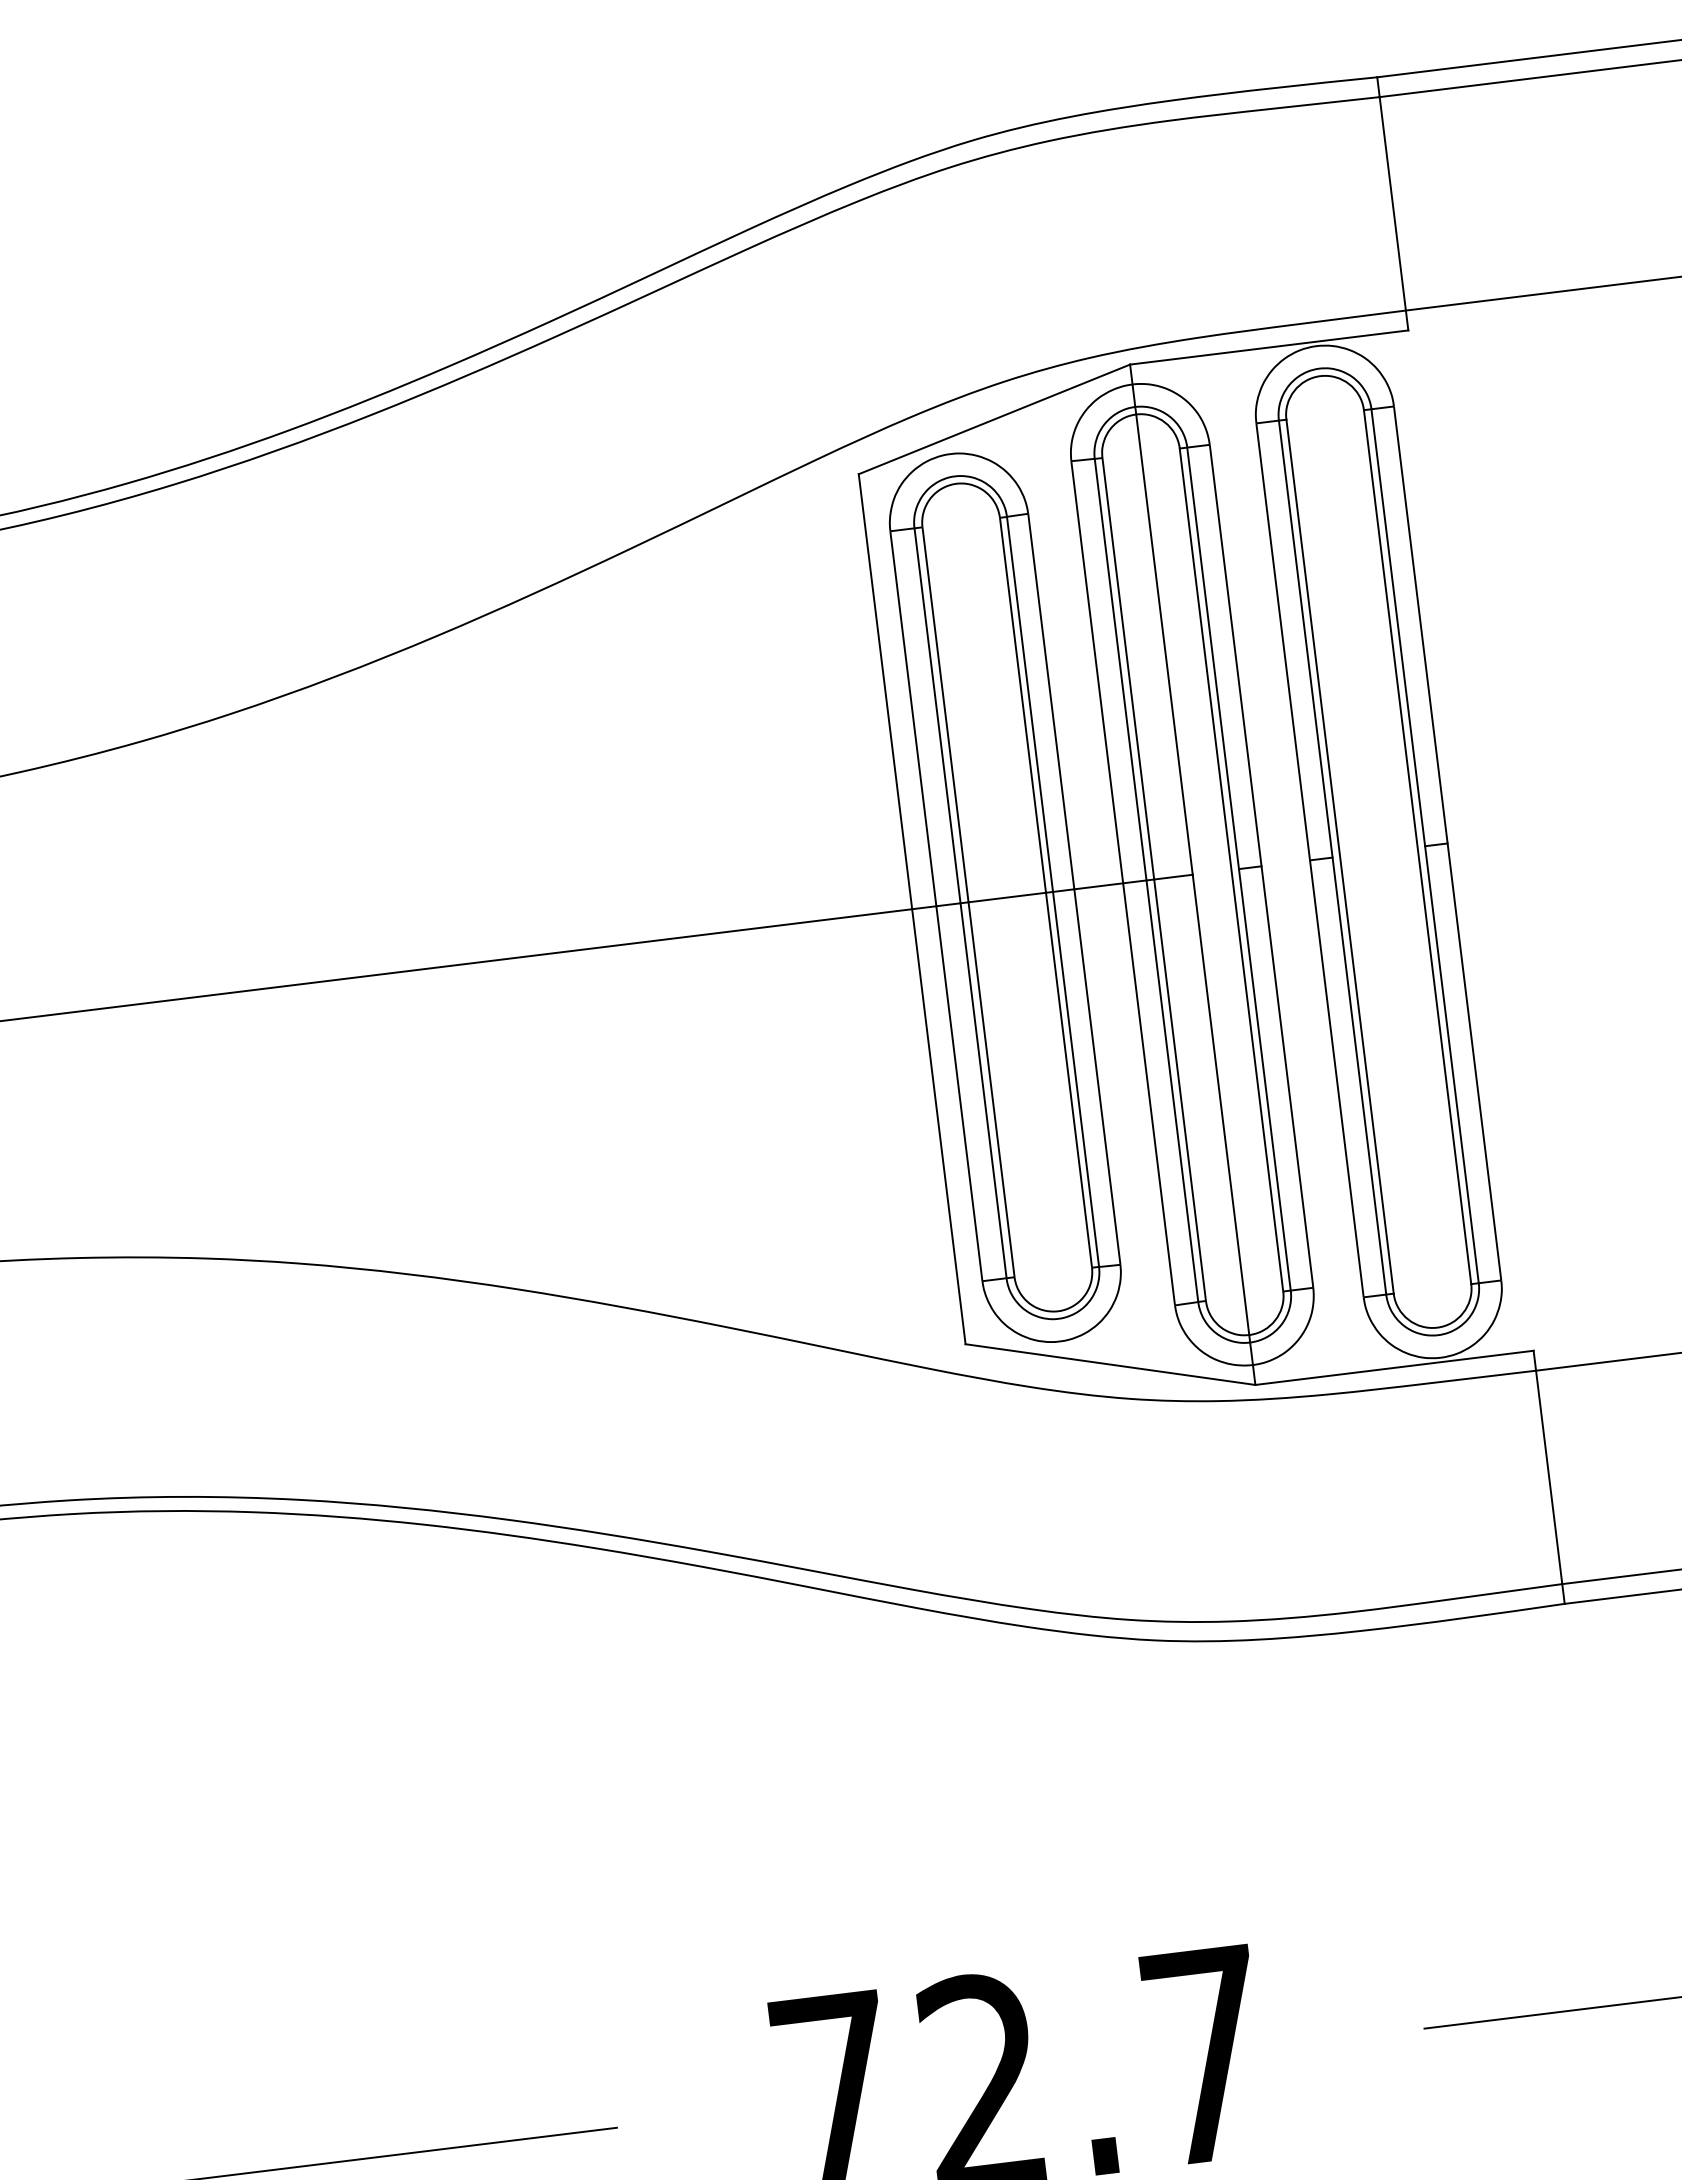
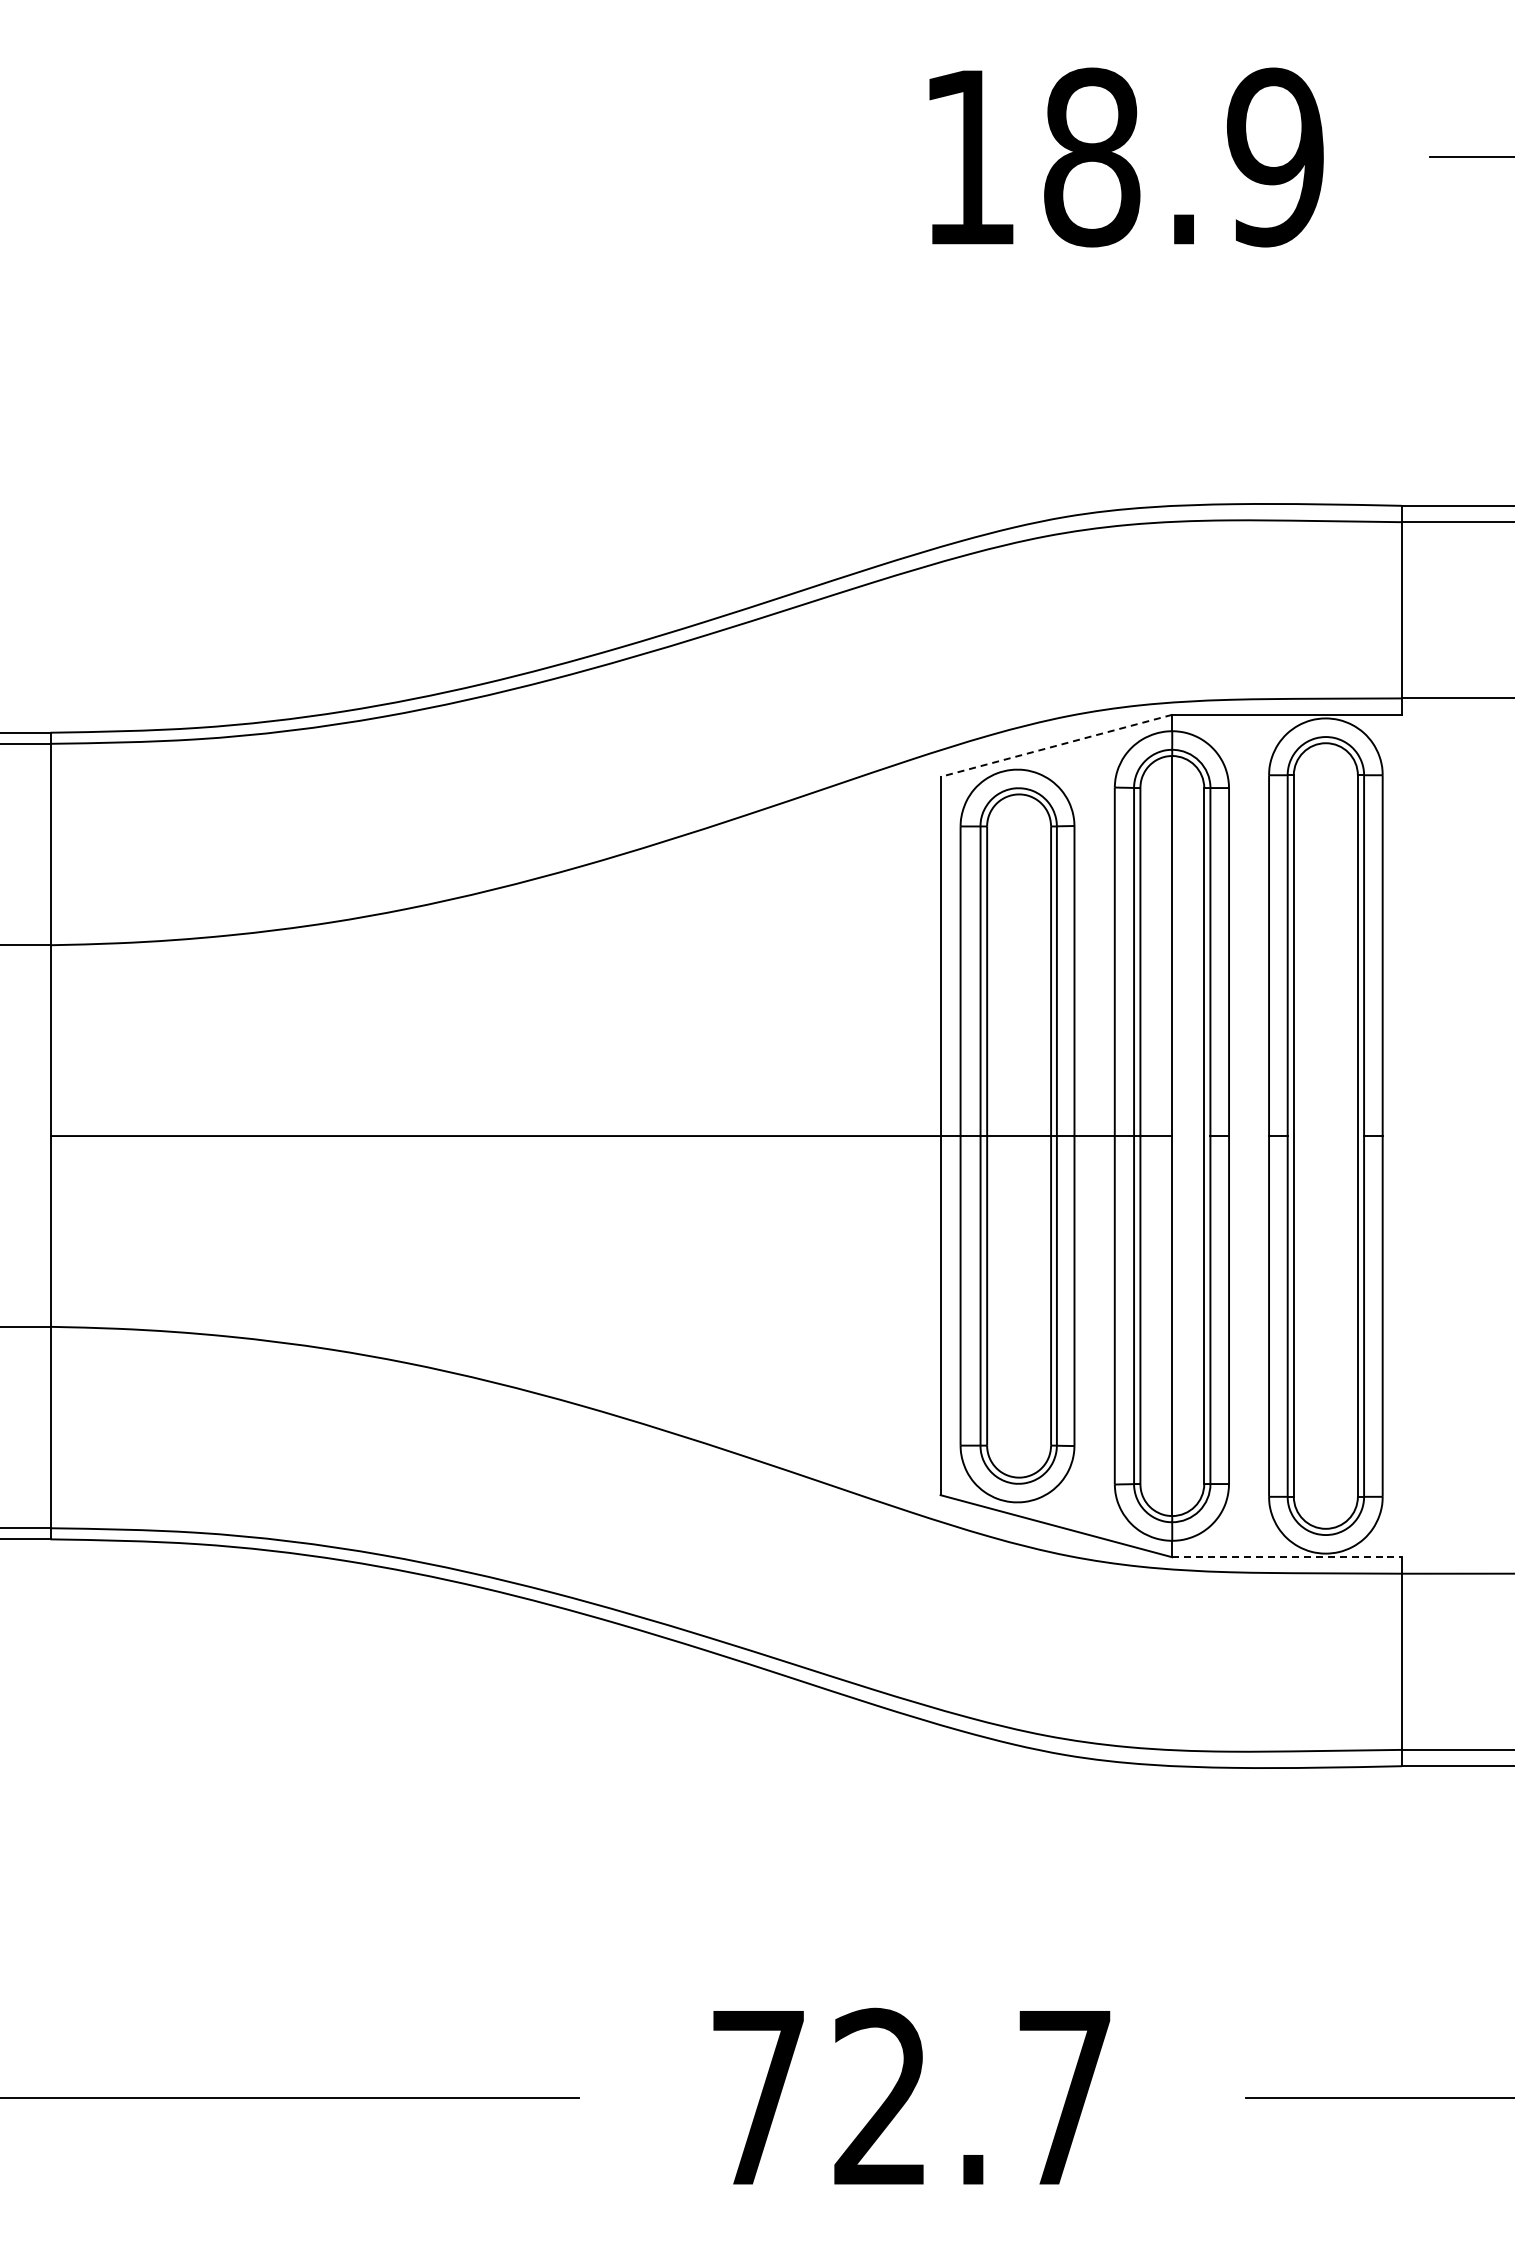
line: (994, 418) -> (1056, 745), solid -> dashed
line: (1395, 1368) -> (1287, 1557), solid -> dashed

